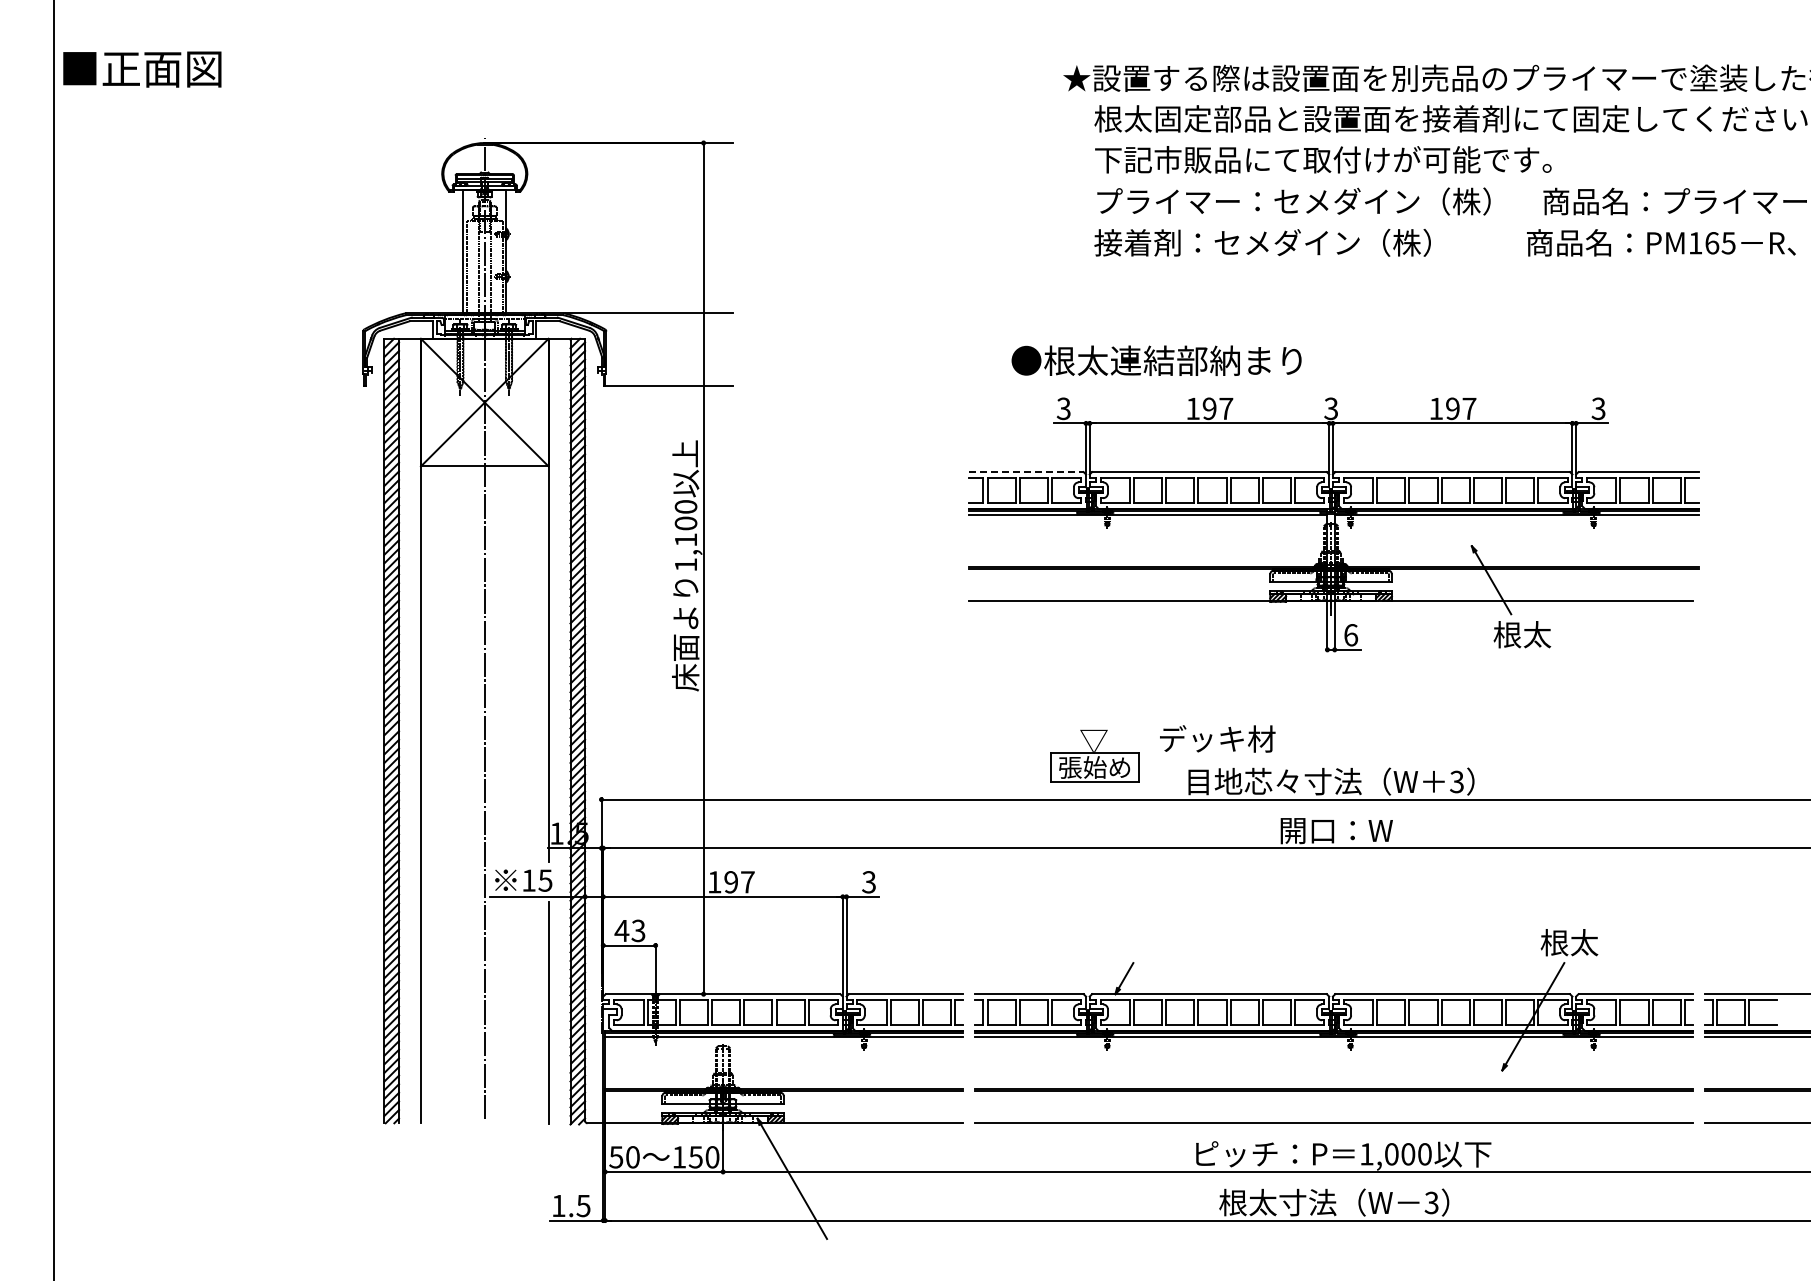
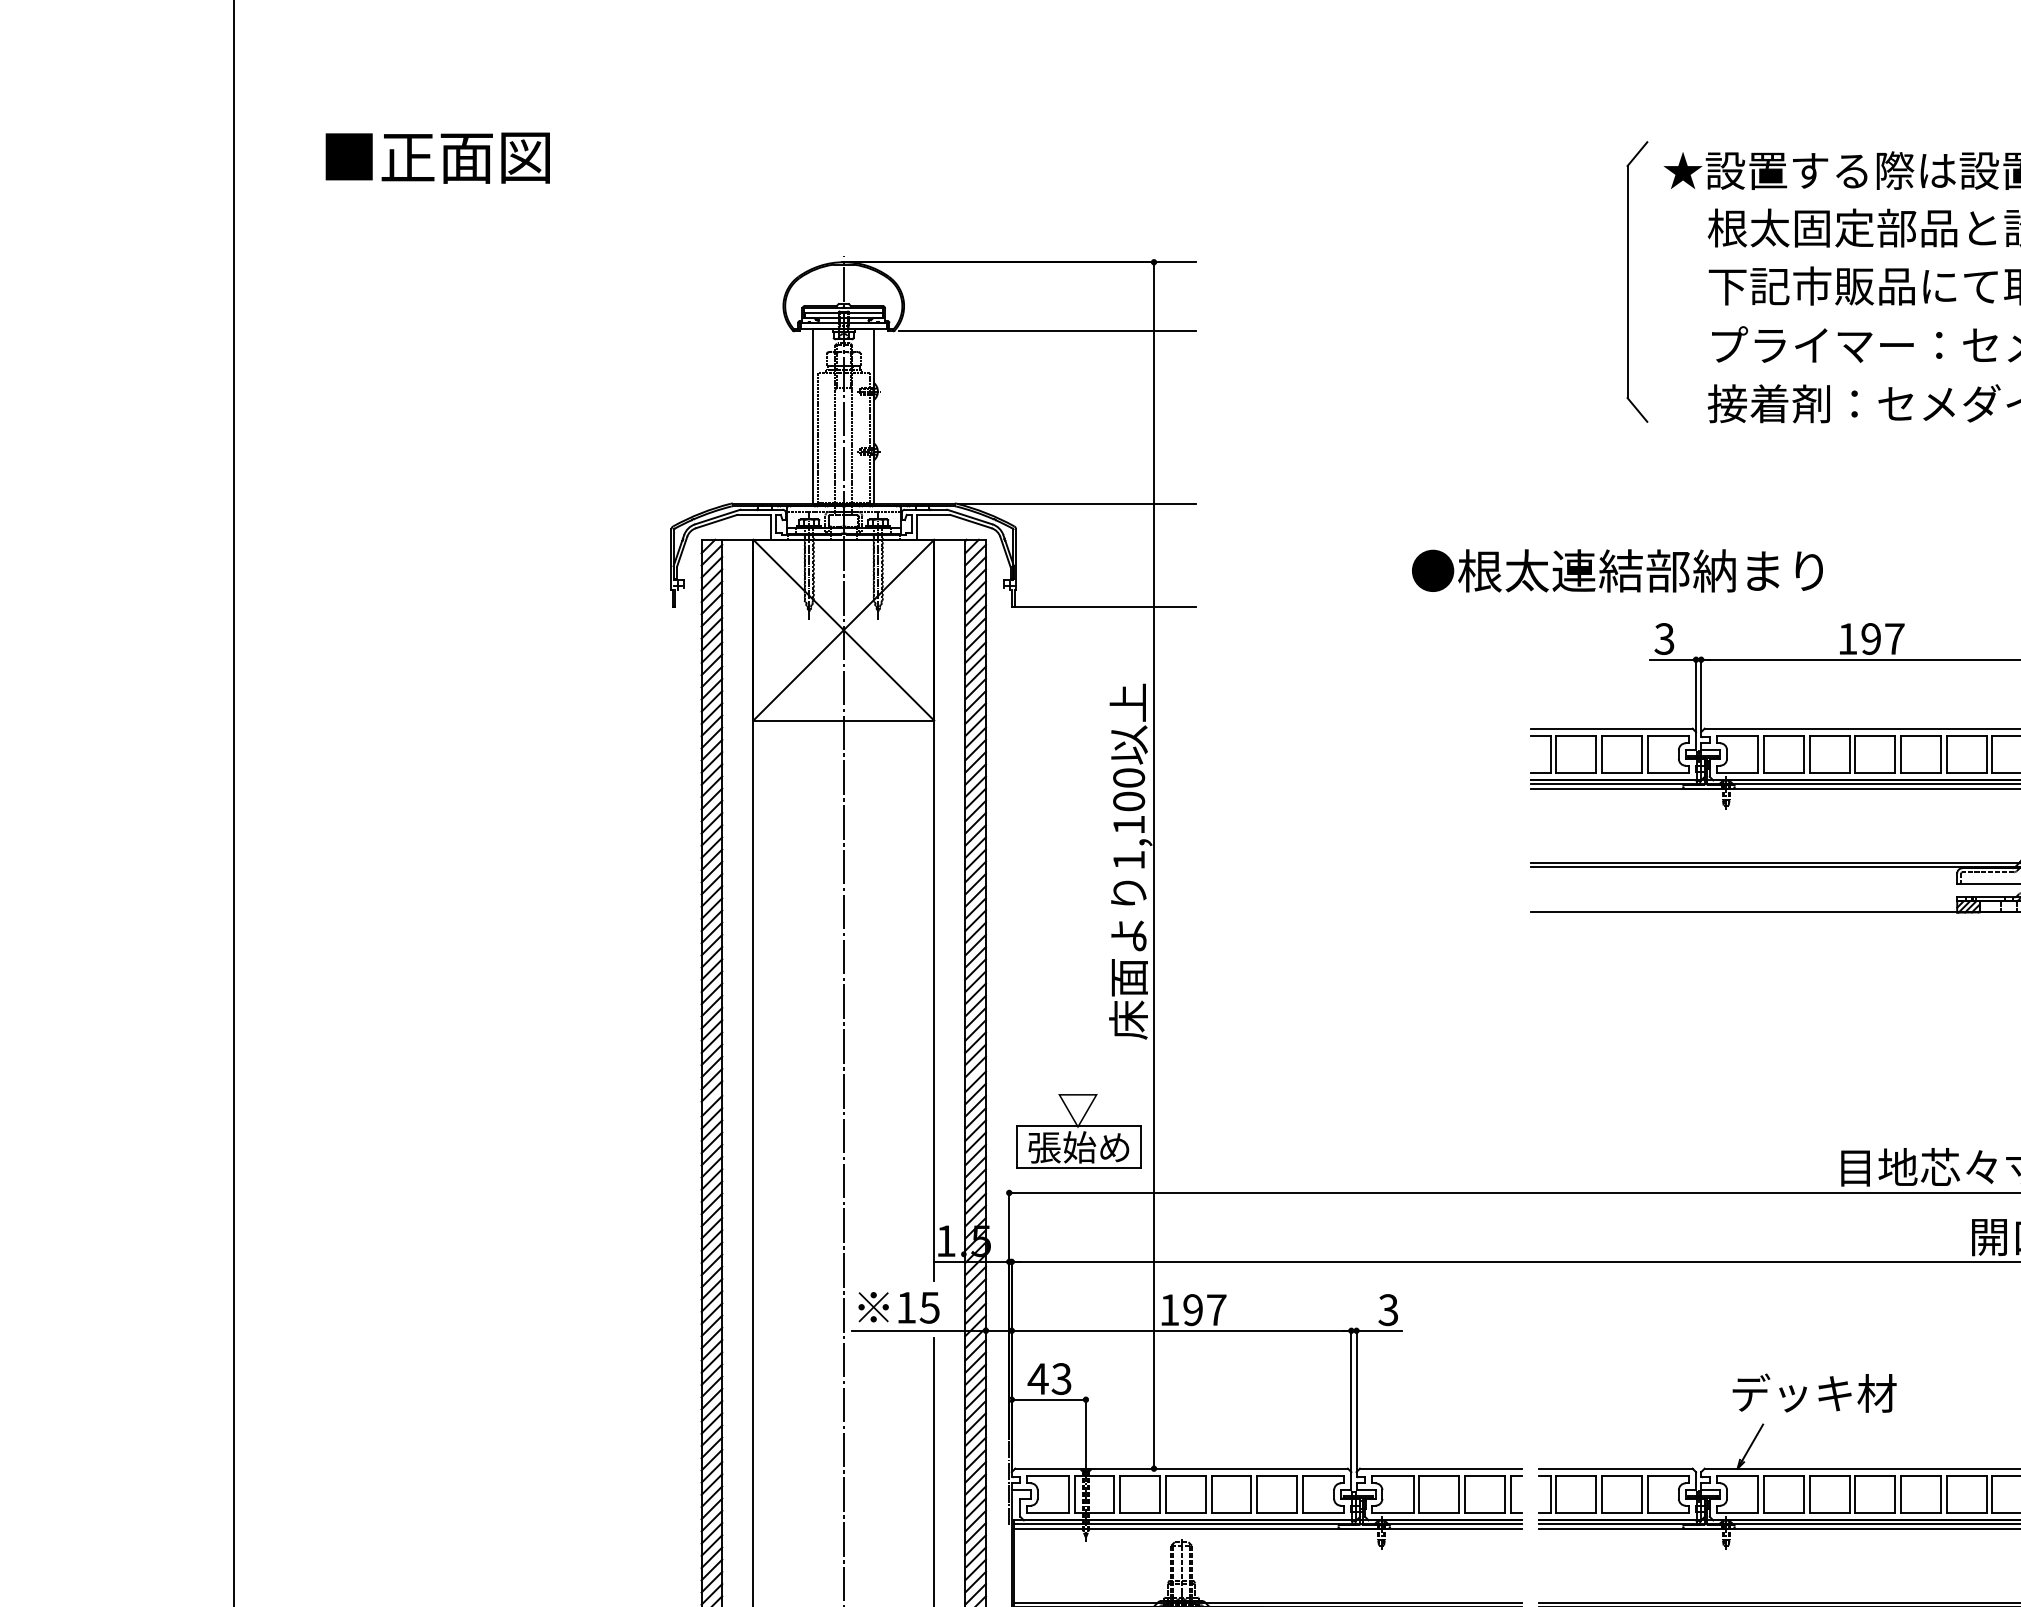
text: (142, 69) -> (438, 158), moved
part: (1044, 156) -> (1637, 281), added
line: (628, 191) -> (1047, 330), added
text: (1156, 360) -> (1617, 570), moved
line: (1026, 472) -> (1611, 729), dashed -> solid
text: (1217, 738) -> (1814, 1392), moved
part: (1094, 755) -> (1078, 1130), moved

